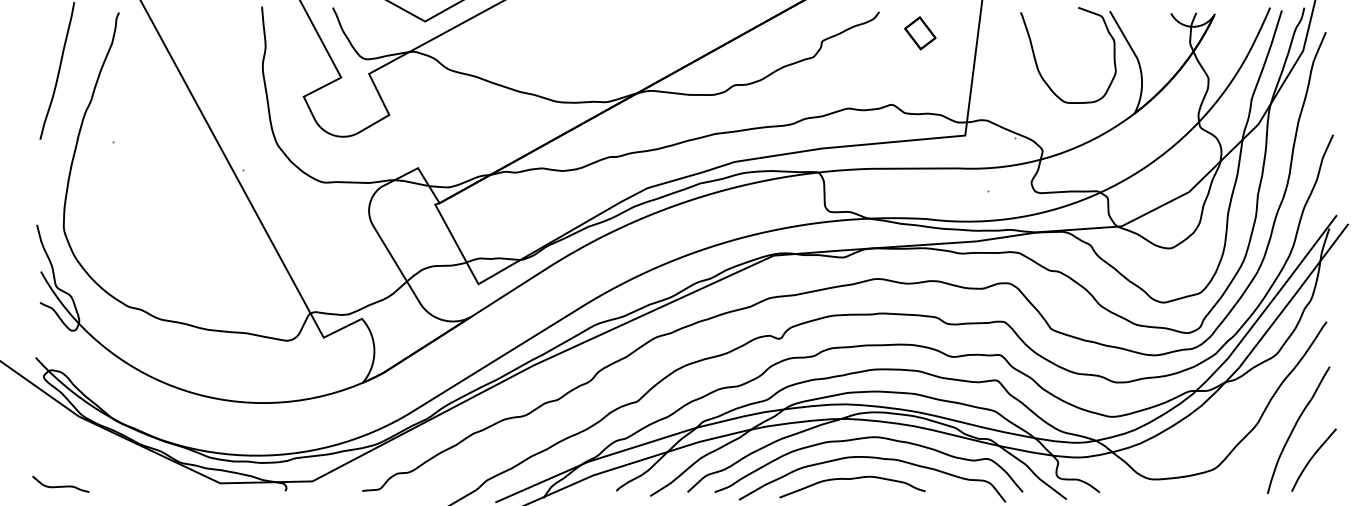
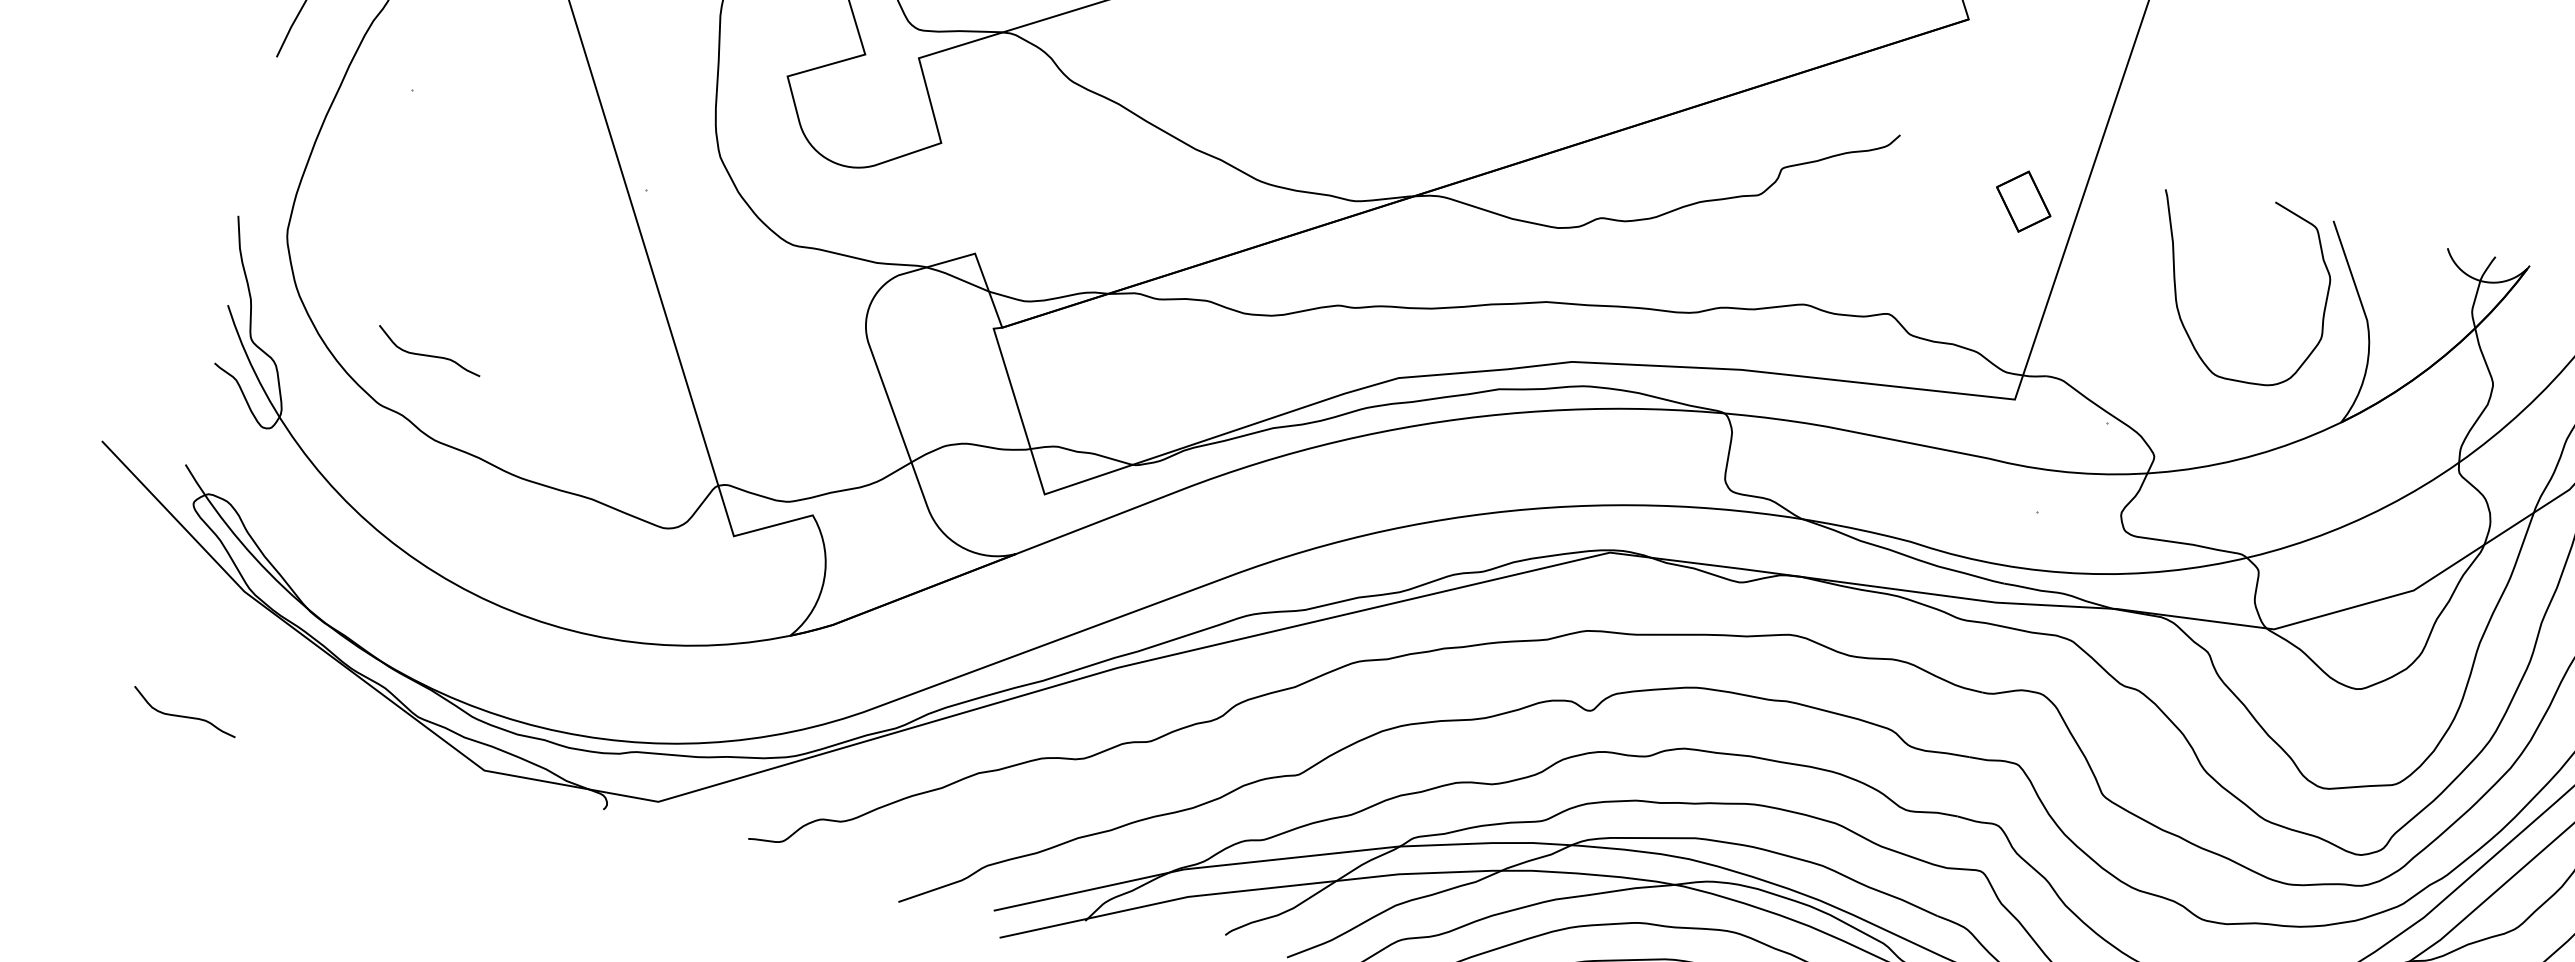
part: (920, 33) -> (2023, 202), moved
curve: (149, 275) -> (430, 353), added

